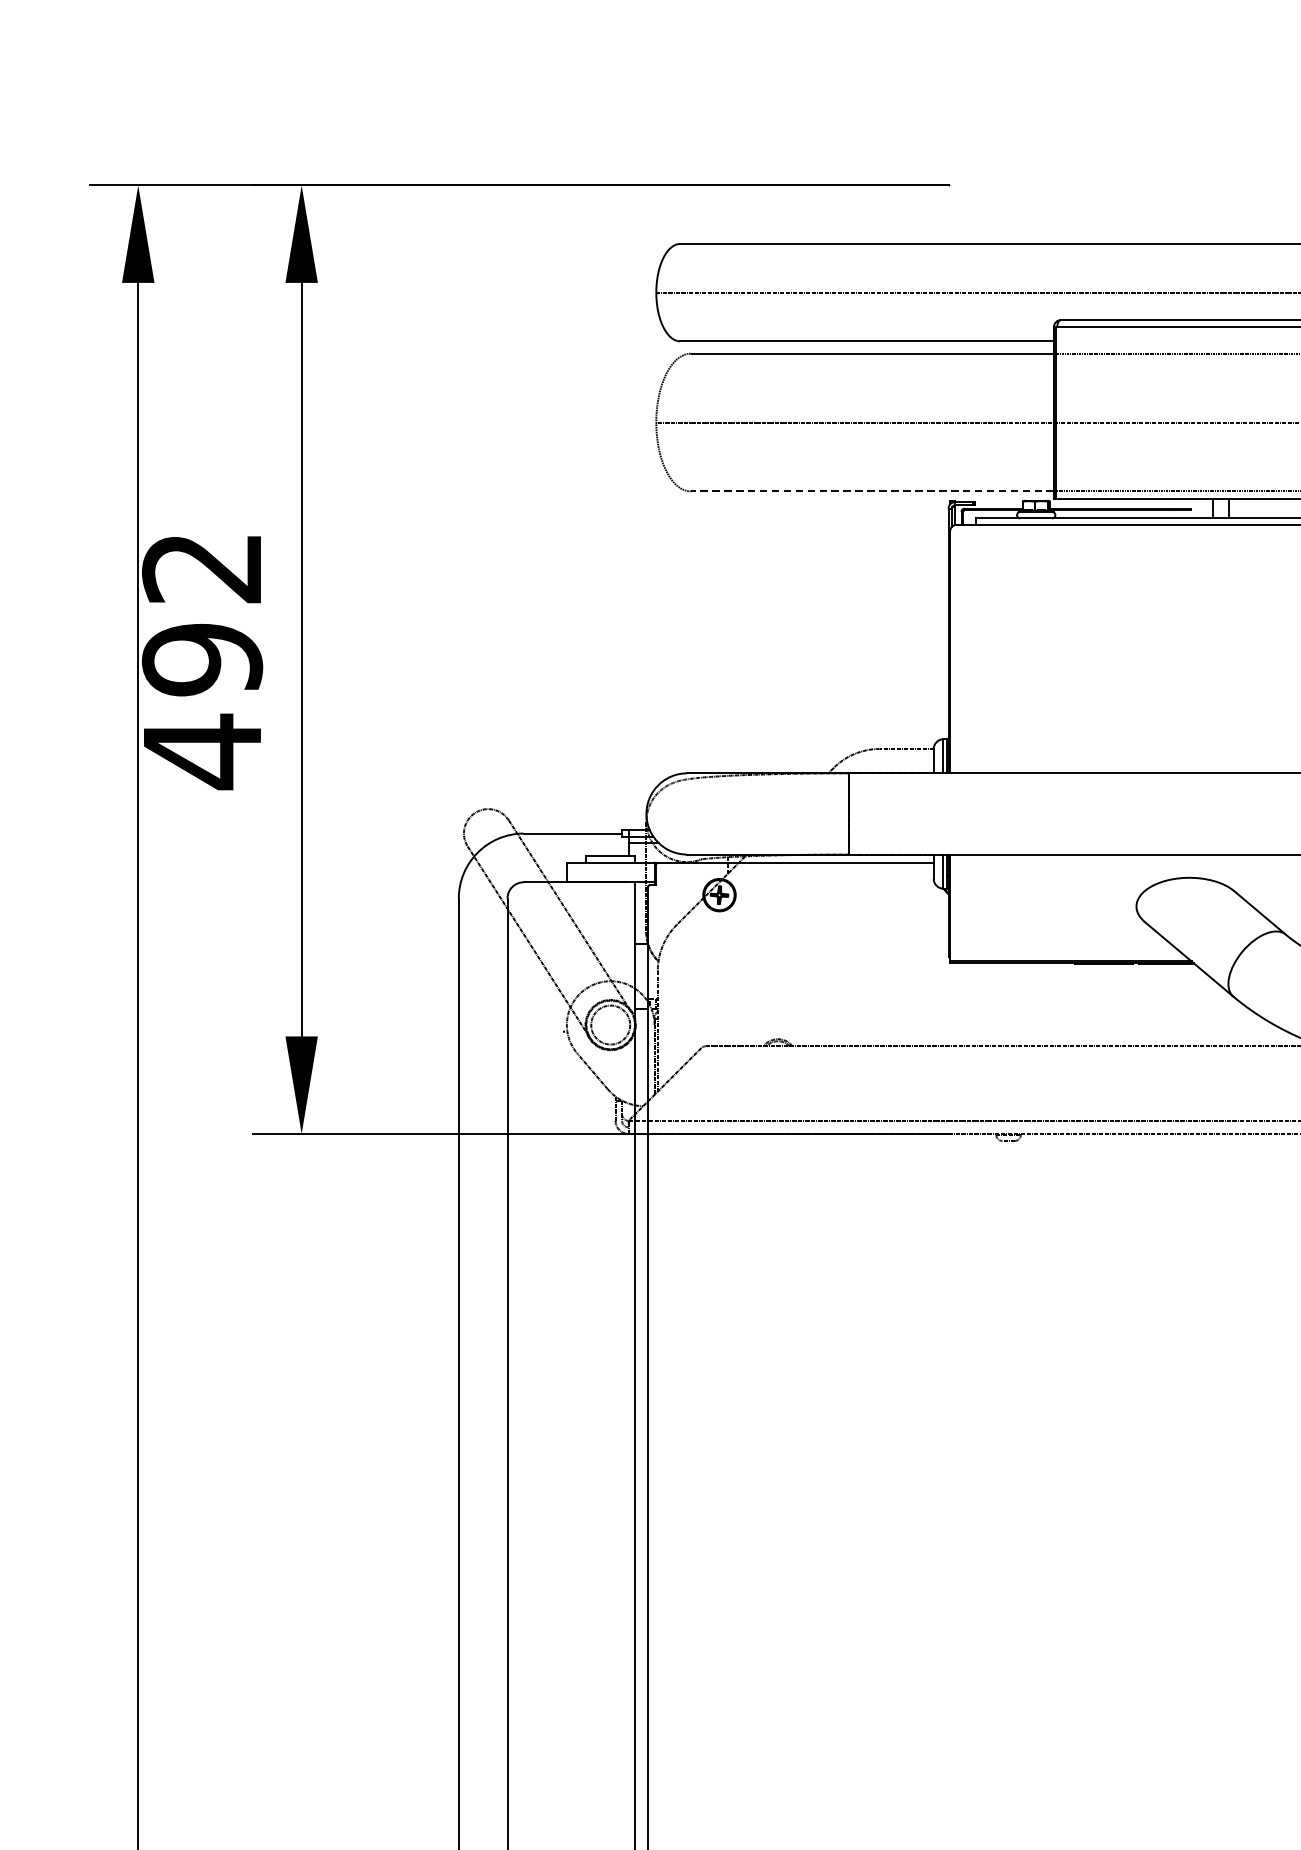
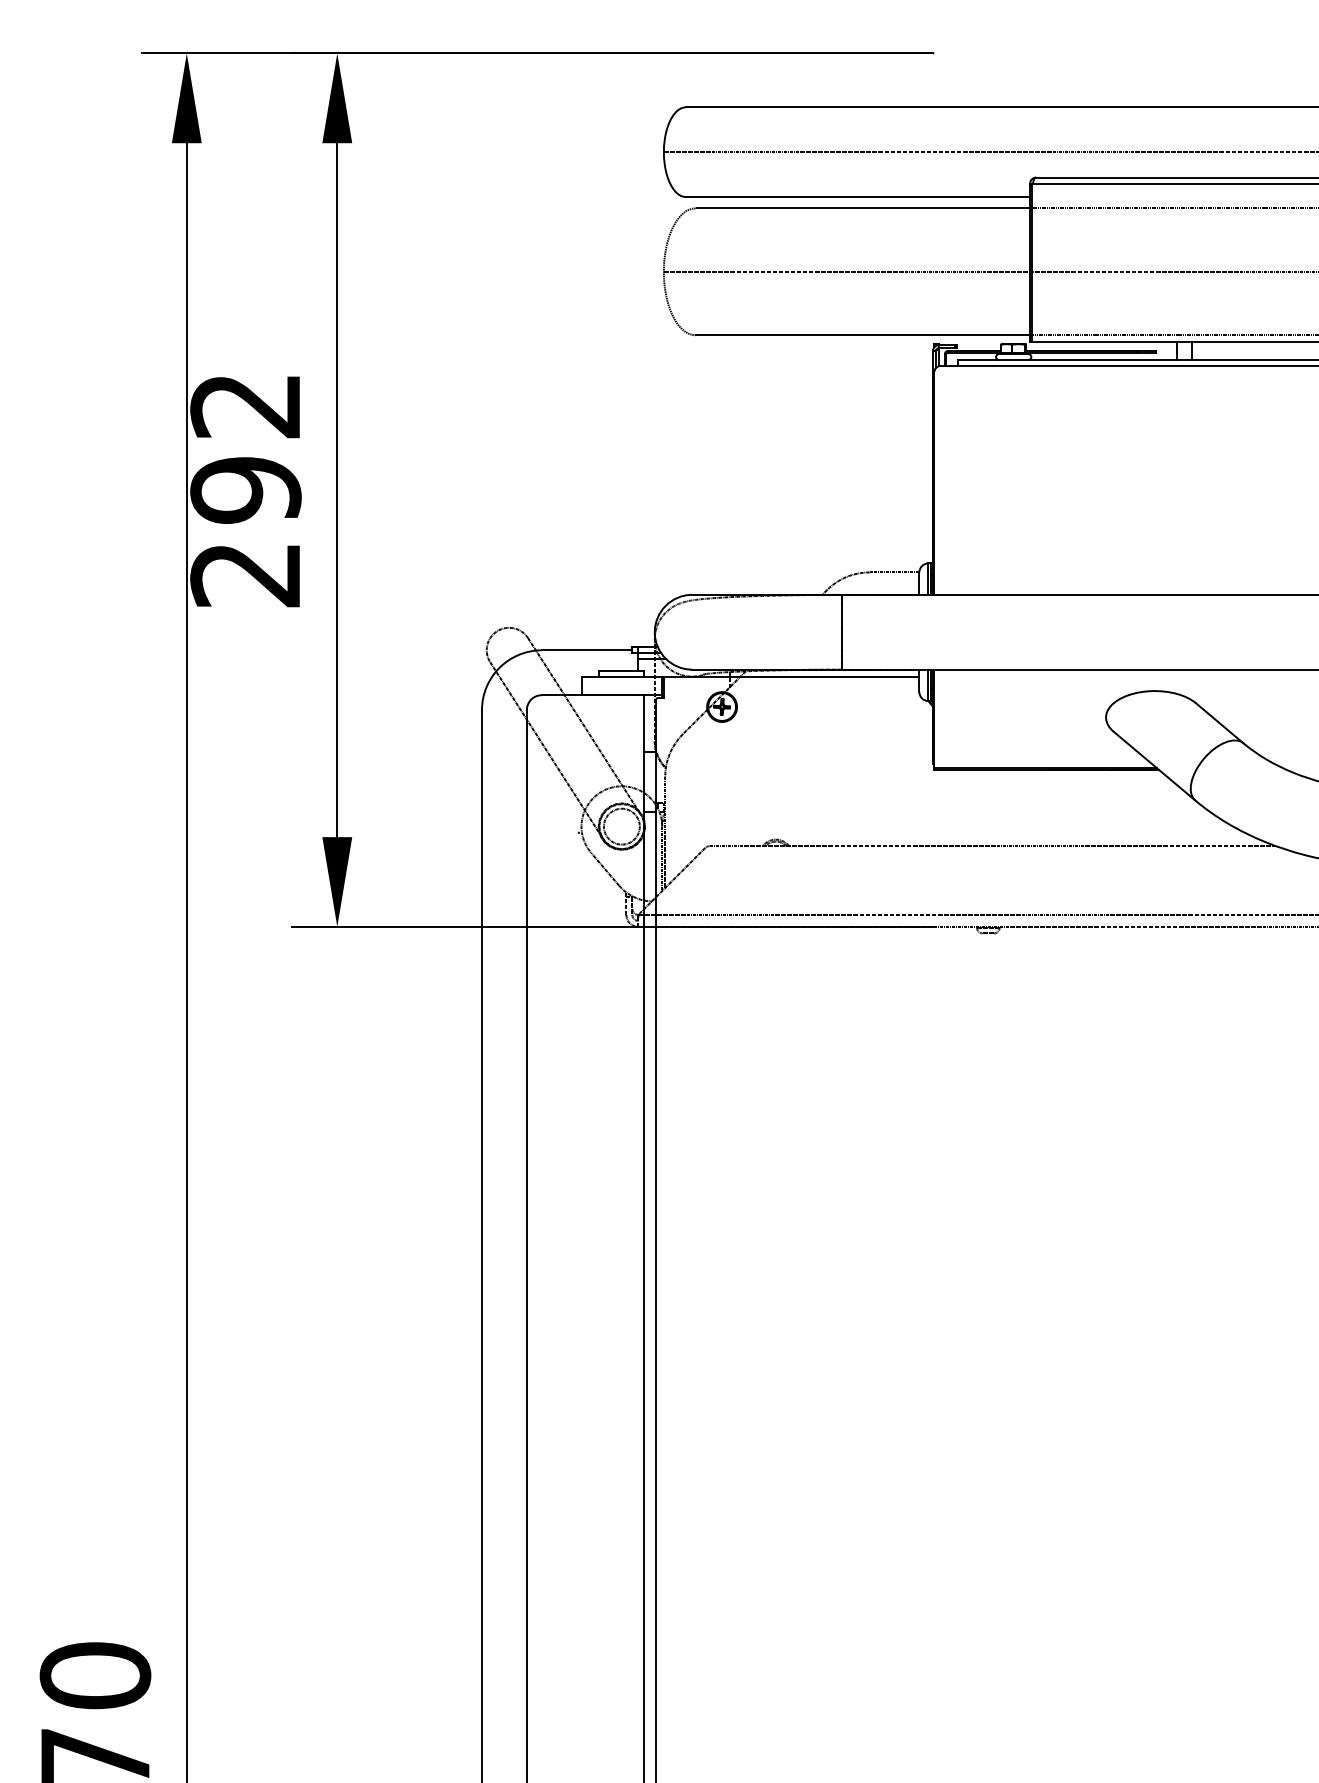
line: (871, 491) -> (862, 335), dashed -> solid
text: (200, 751) -> (244, 574), 492 -> 292

